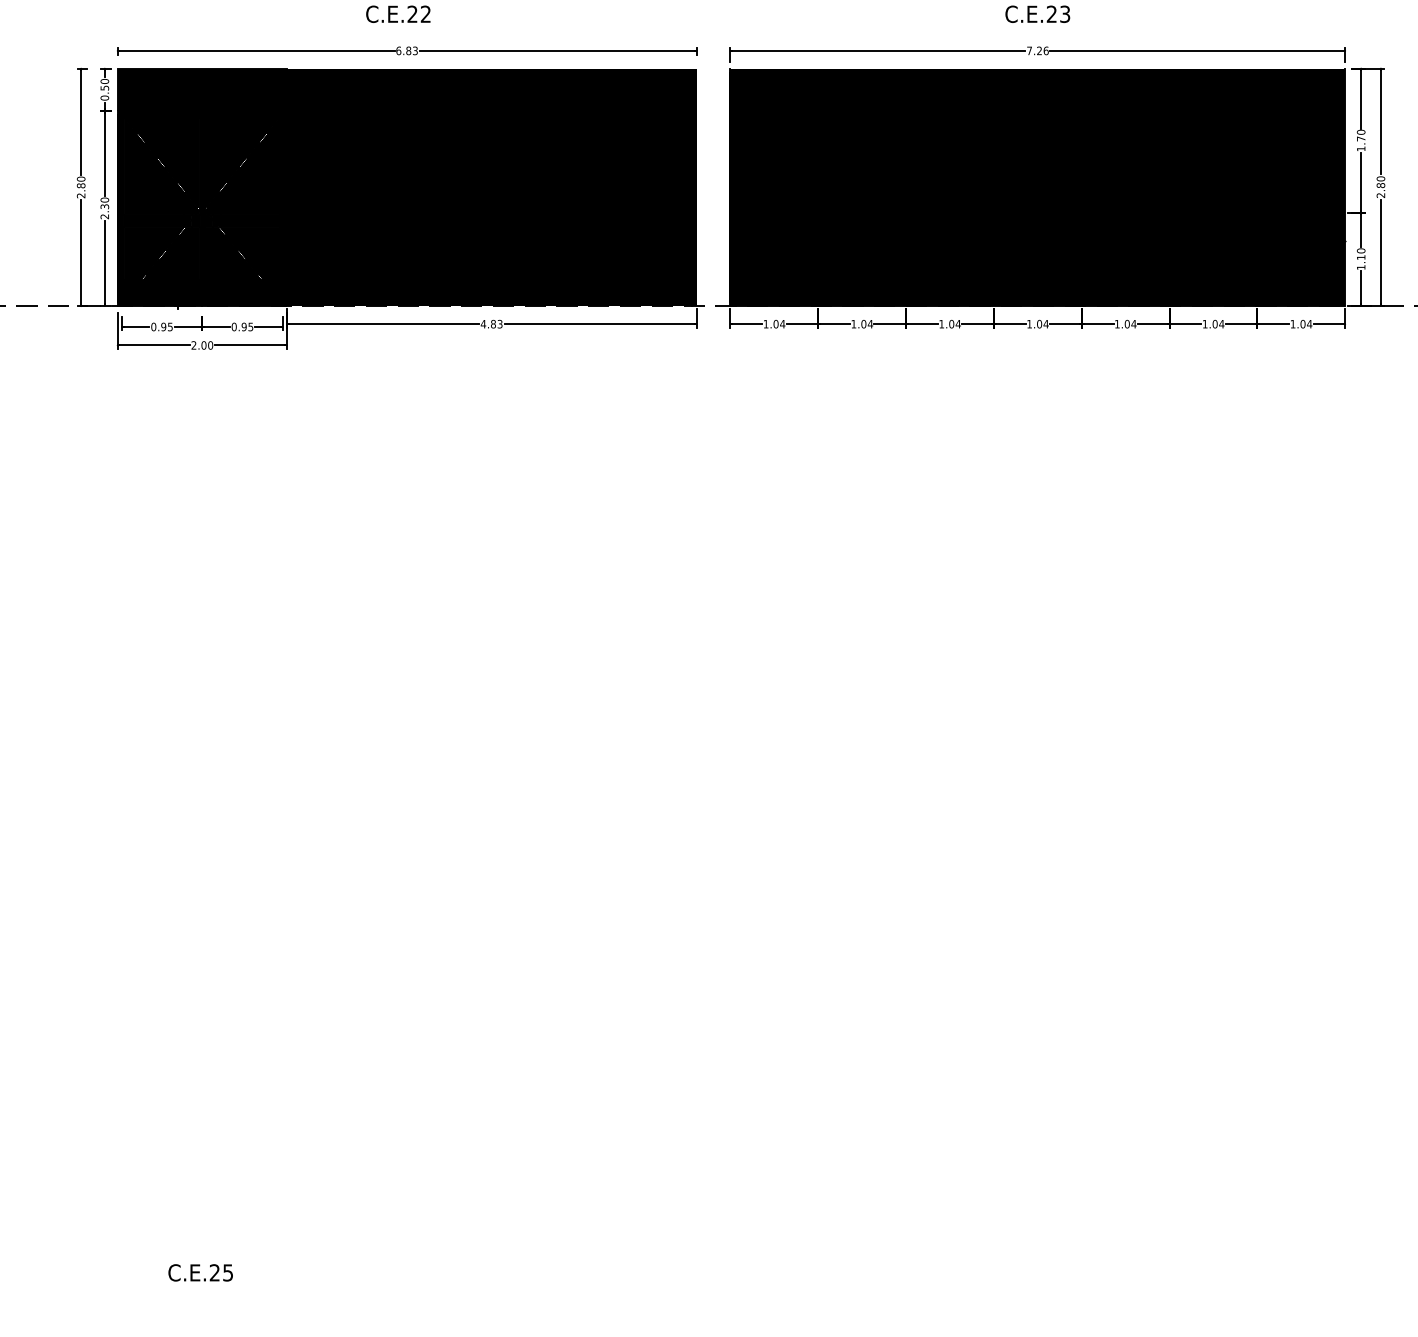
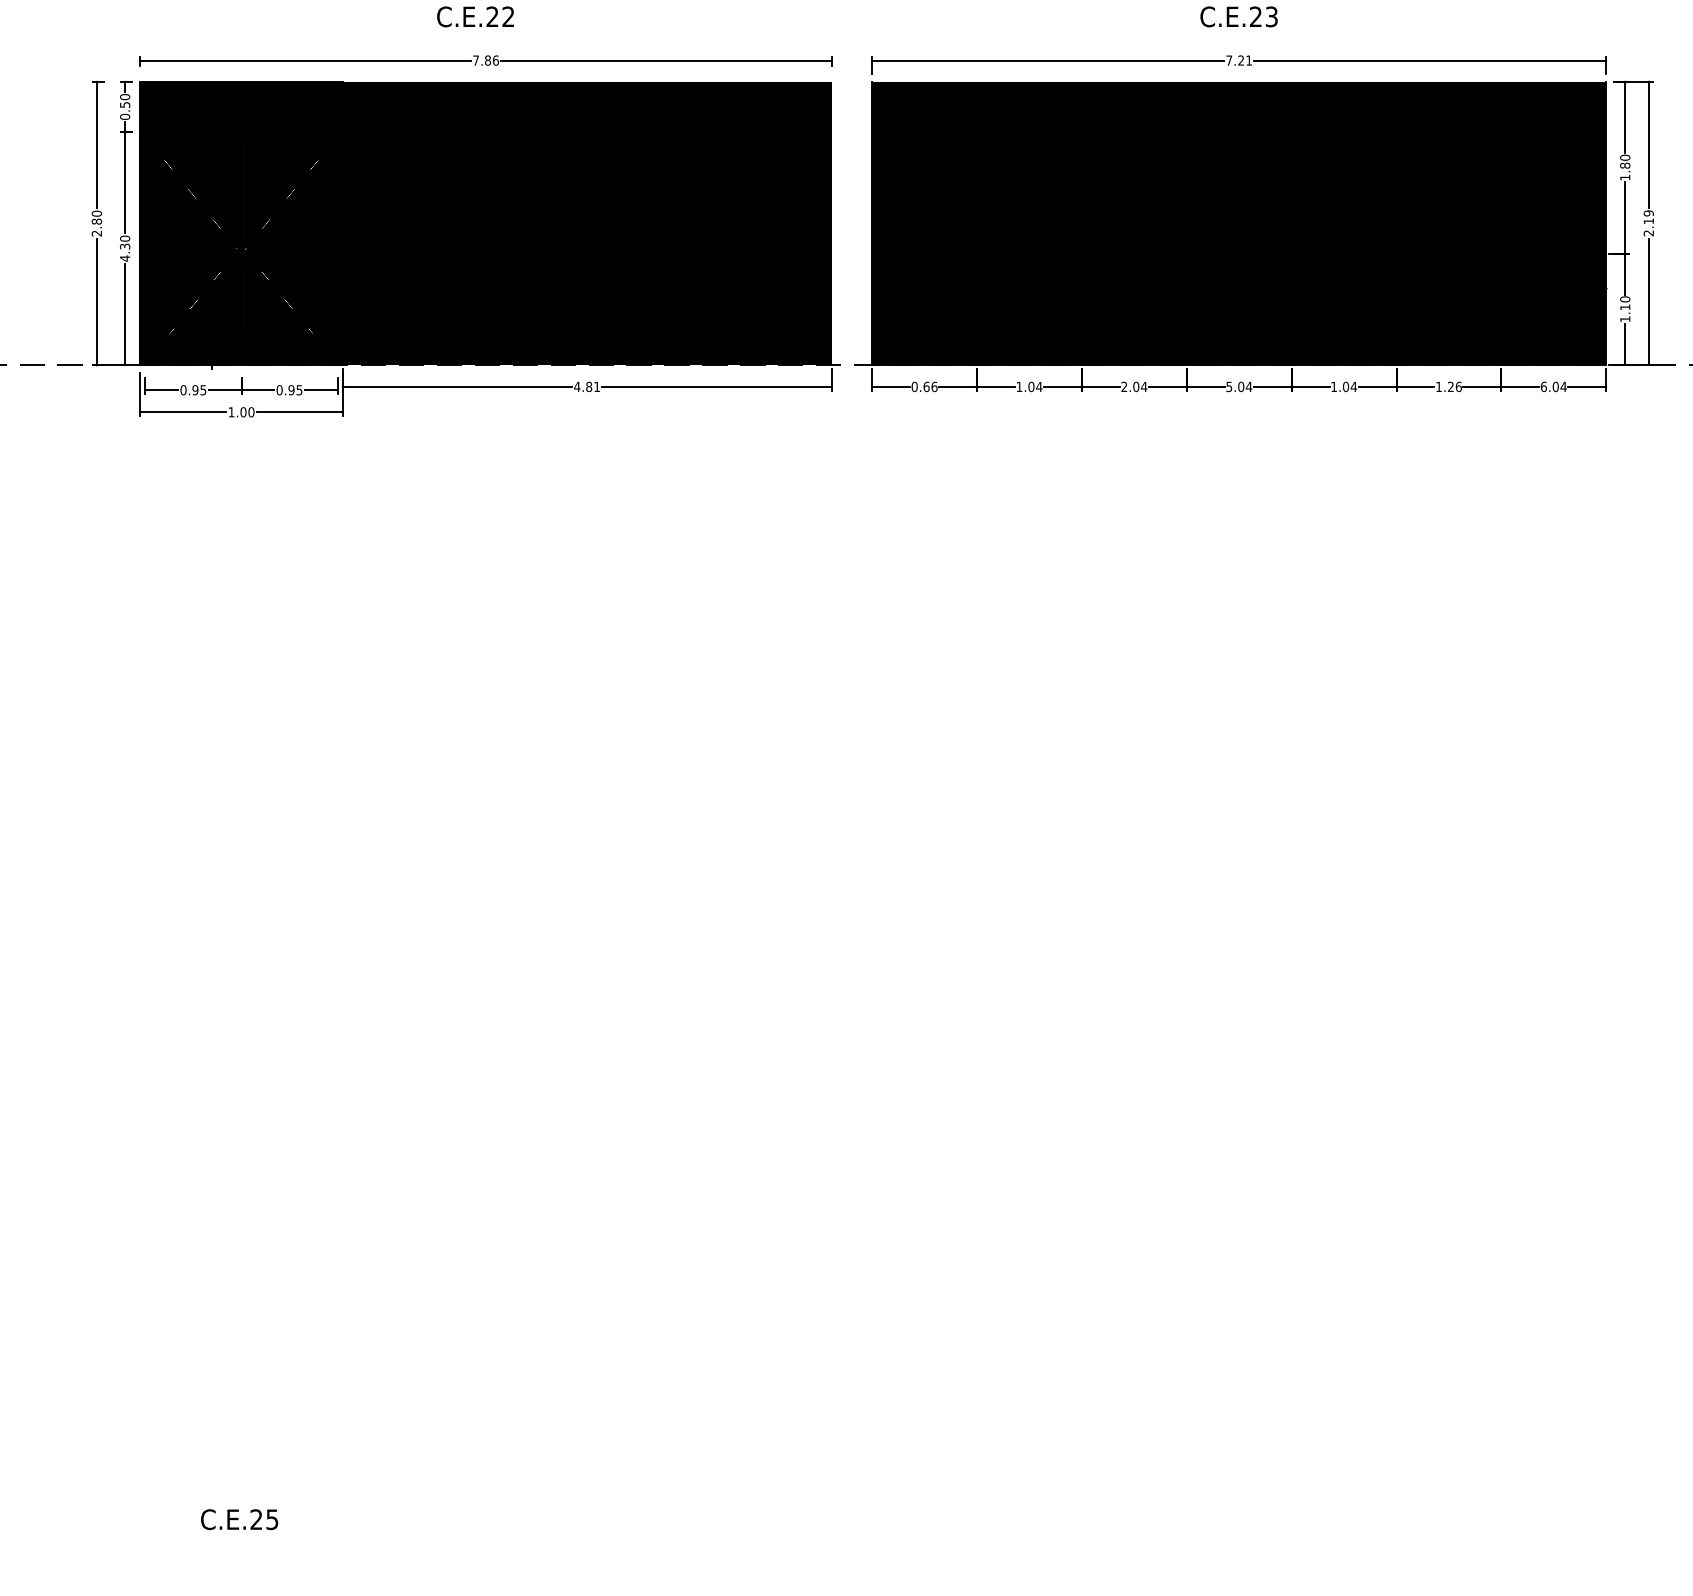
text: (407, 50) -> (486, 60), 6.83 -> 7.86
text: (1046, 50) -> (1249, 60), 7.26 -> 7.21
text: (1361, 138) -> (1625, 165), 1.70 -> 1.80
text: (1380, 182) -> (1648, 217), 2.80 -> 2.19
text: (105, 216) -> (125, 258), 2.30 -> 4.30
text: (499, 323) -> (596, 386), 4.83 -> 4.81
text: (774, 323) -> (924, 386), 1.04 -> 0.66
text: (941, 323) -> (1124, 386), 1.04 -> 2.04
text: (1029, 323) -> (1229, 386), 1.04 -> 5.04
text: (1218, 323) -> (1454, 386), 1.04 -> 1.26
text: (1292, 323) -> (1543, 386), 1.04 -> 6.04
text: (193, 345) -> (231, 412), 2.00 -> 1.00

